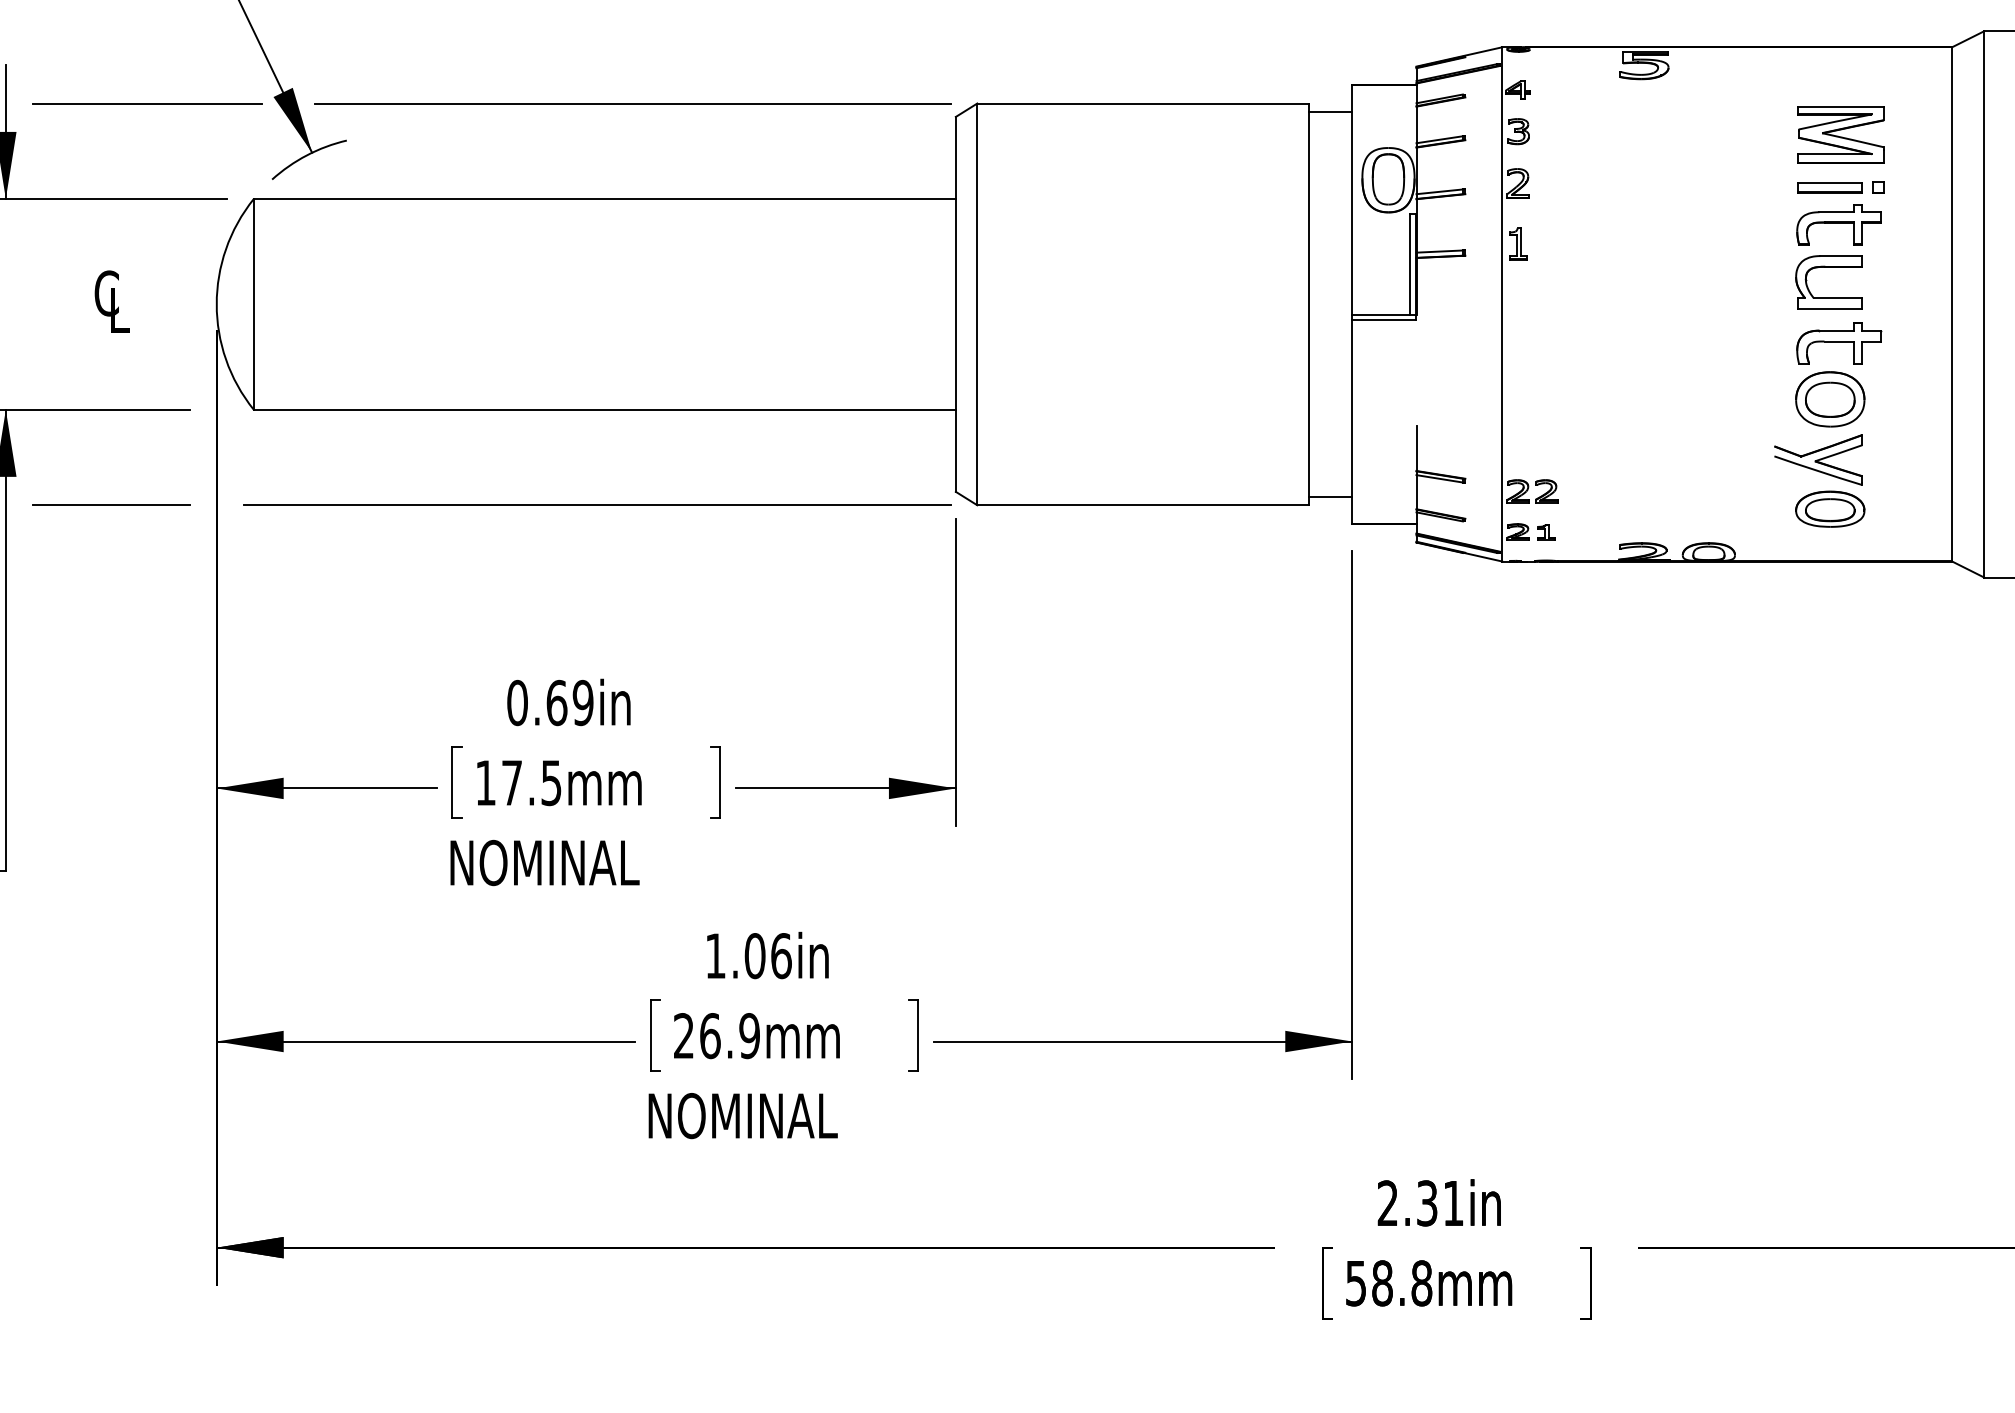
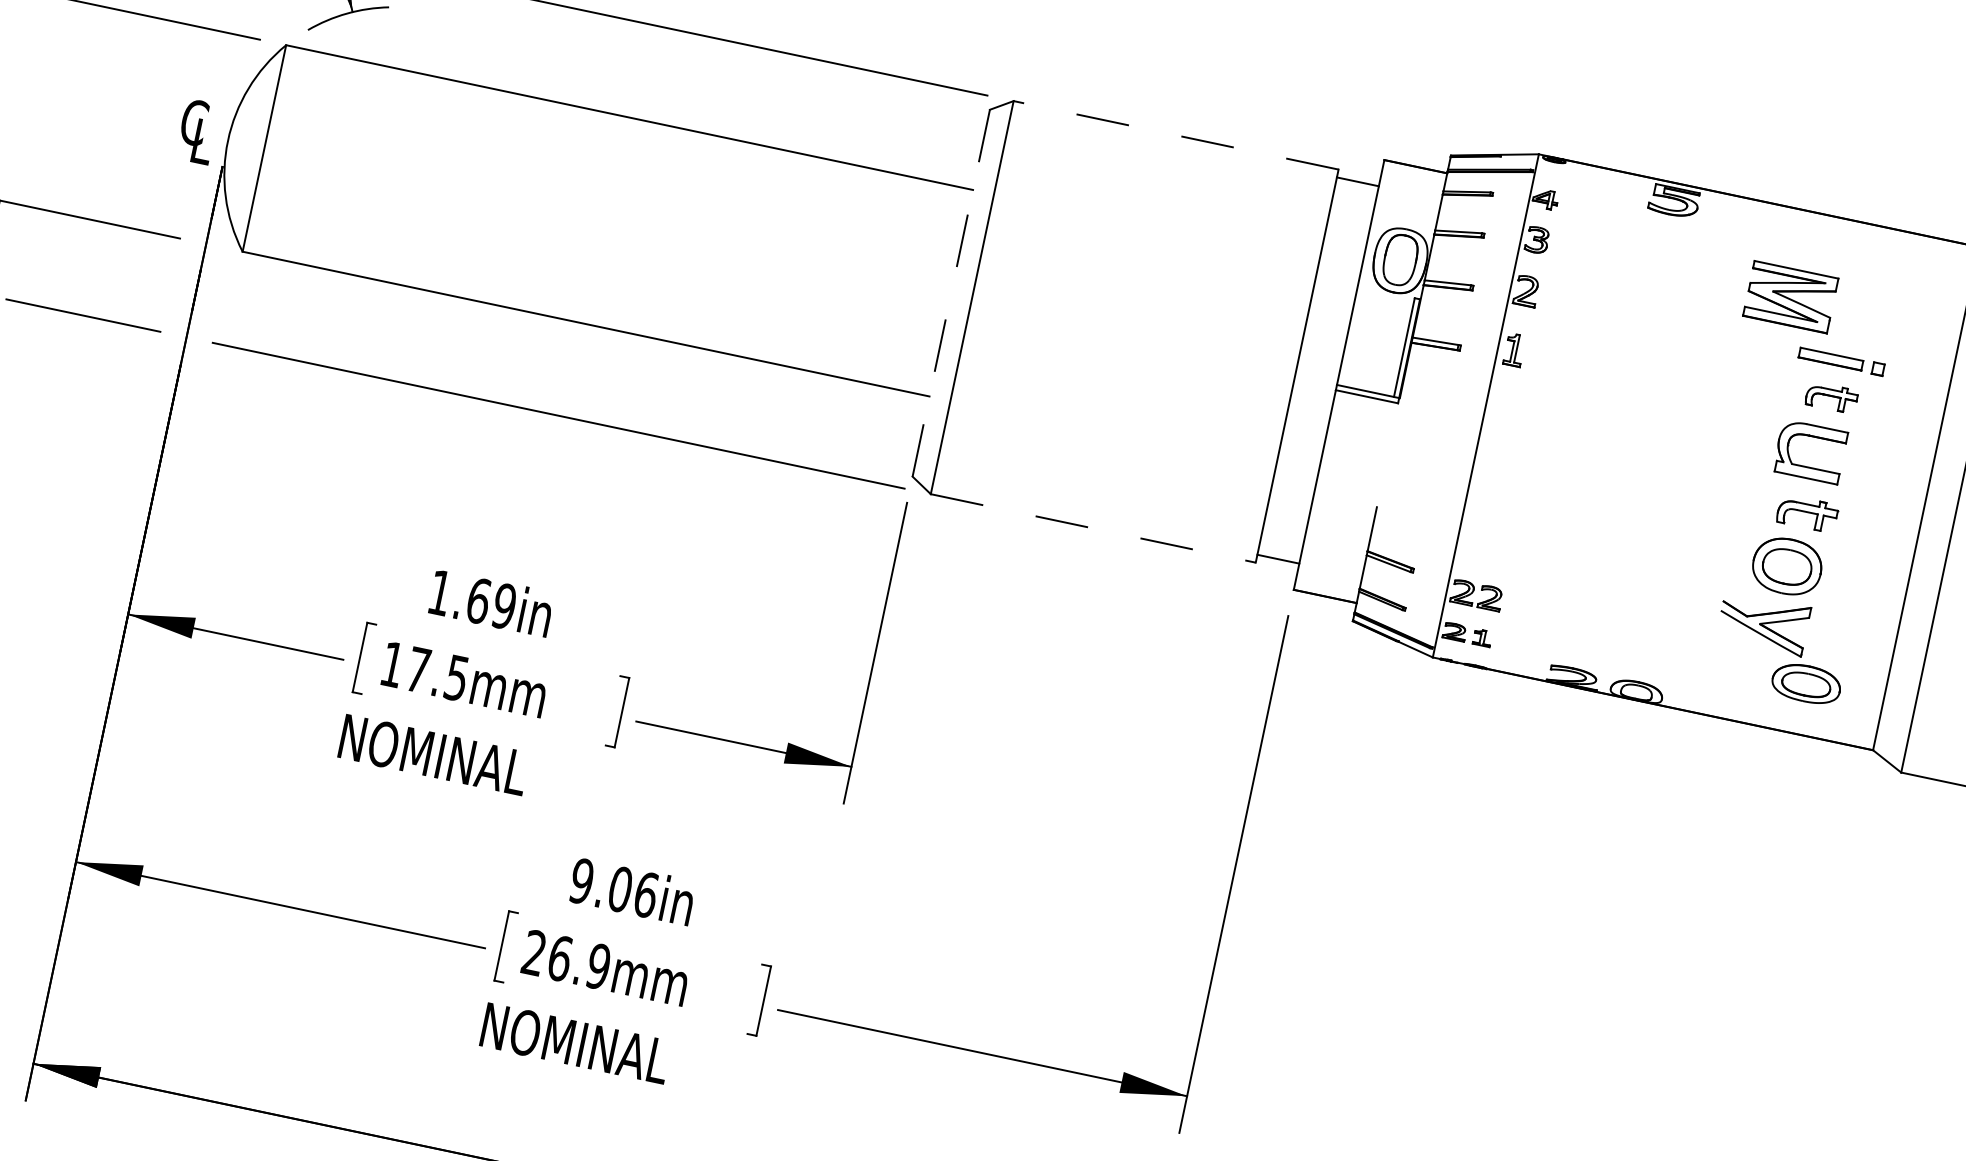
line: (1142, 103) -> (1175, 135), solid -> dashed
part: (1840, 134) -> (1790, 296), moved
part: (1838, 224) -> (1831, 397), size x0.6
text: (111, 301) -> (197, 131), moved
line: (955, 304) -> (950, 293), solid -> dashed
part: (1839, 343) -> (1807, 513), size x0.7
line: (1143, 505) -> (1093, 528), solid -> dashed
part: (1830, 508) -> (1806, 683), moved
text: (517, 702) -> (440, 592), 0.69in -> 1.69in
text: (715, 956) -> (581, 881), 1.06in -> 9.06in

